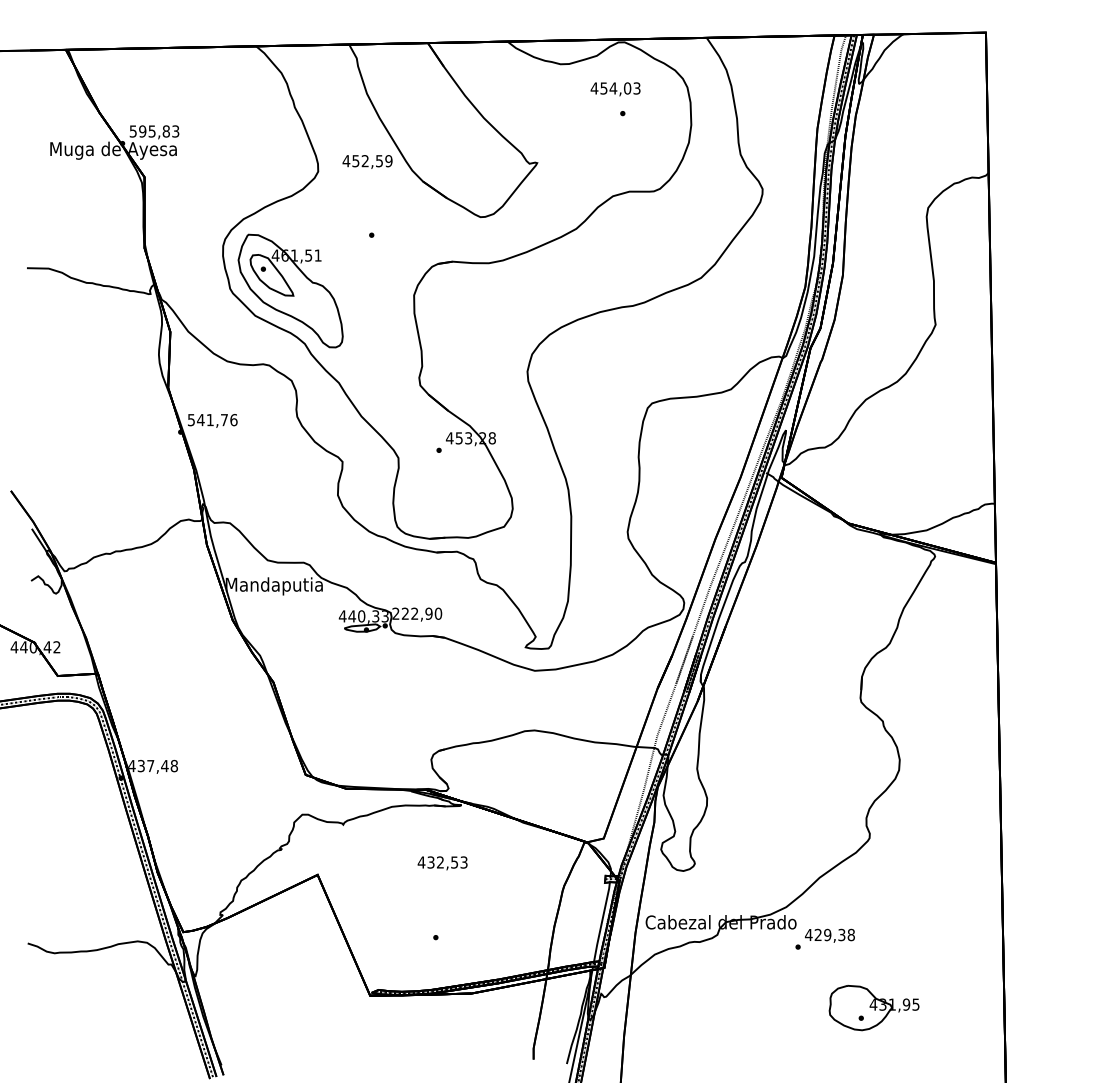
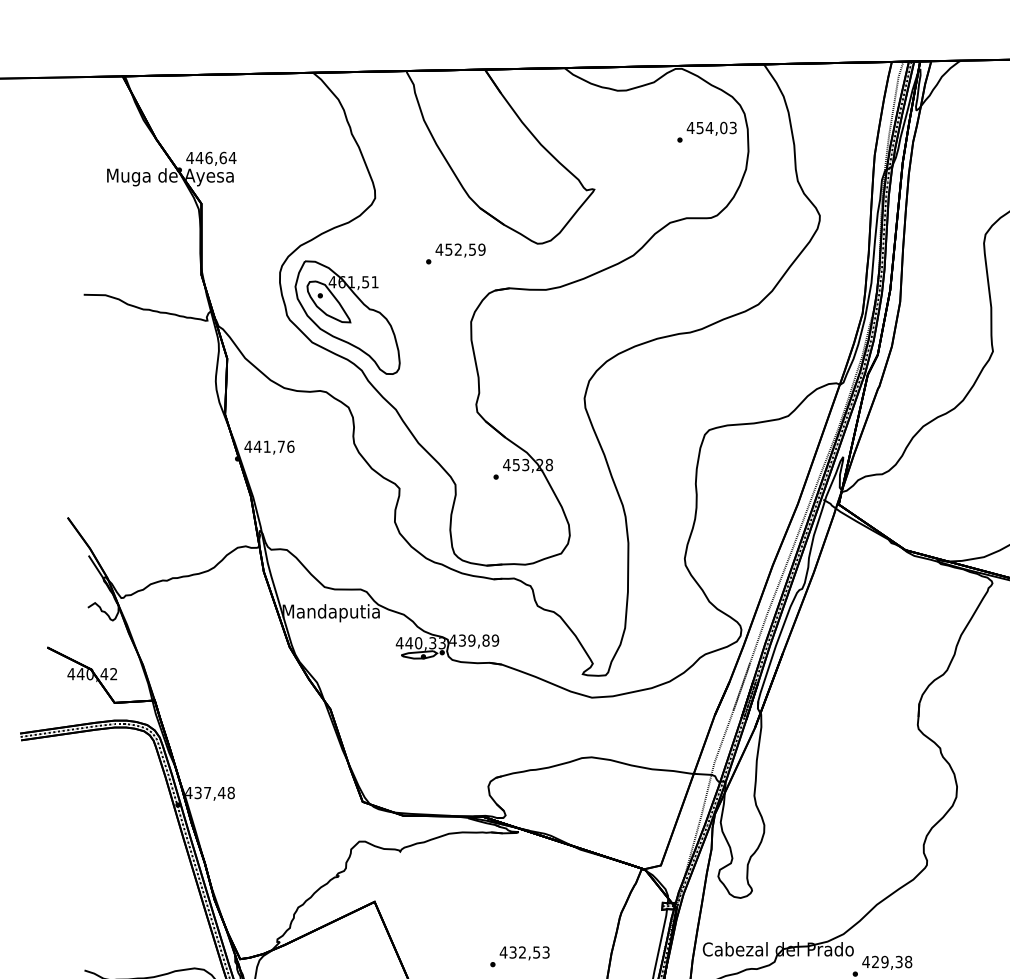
text: (615, 89) -> (711, 129), moved
text: (154, 131) -> (211, 158), 595,83 -> 446,64
text: (367, 161) -> (460, 250), moved
text: (191, 420) -> (248, 447), 541,76 -> 441,76
text: (416, 613) -> (473, 640), 222,90 -> 439,89
text: (442, 863) -> (524, 953), moved

